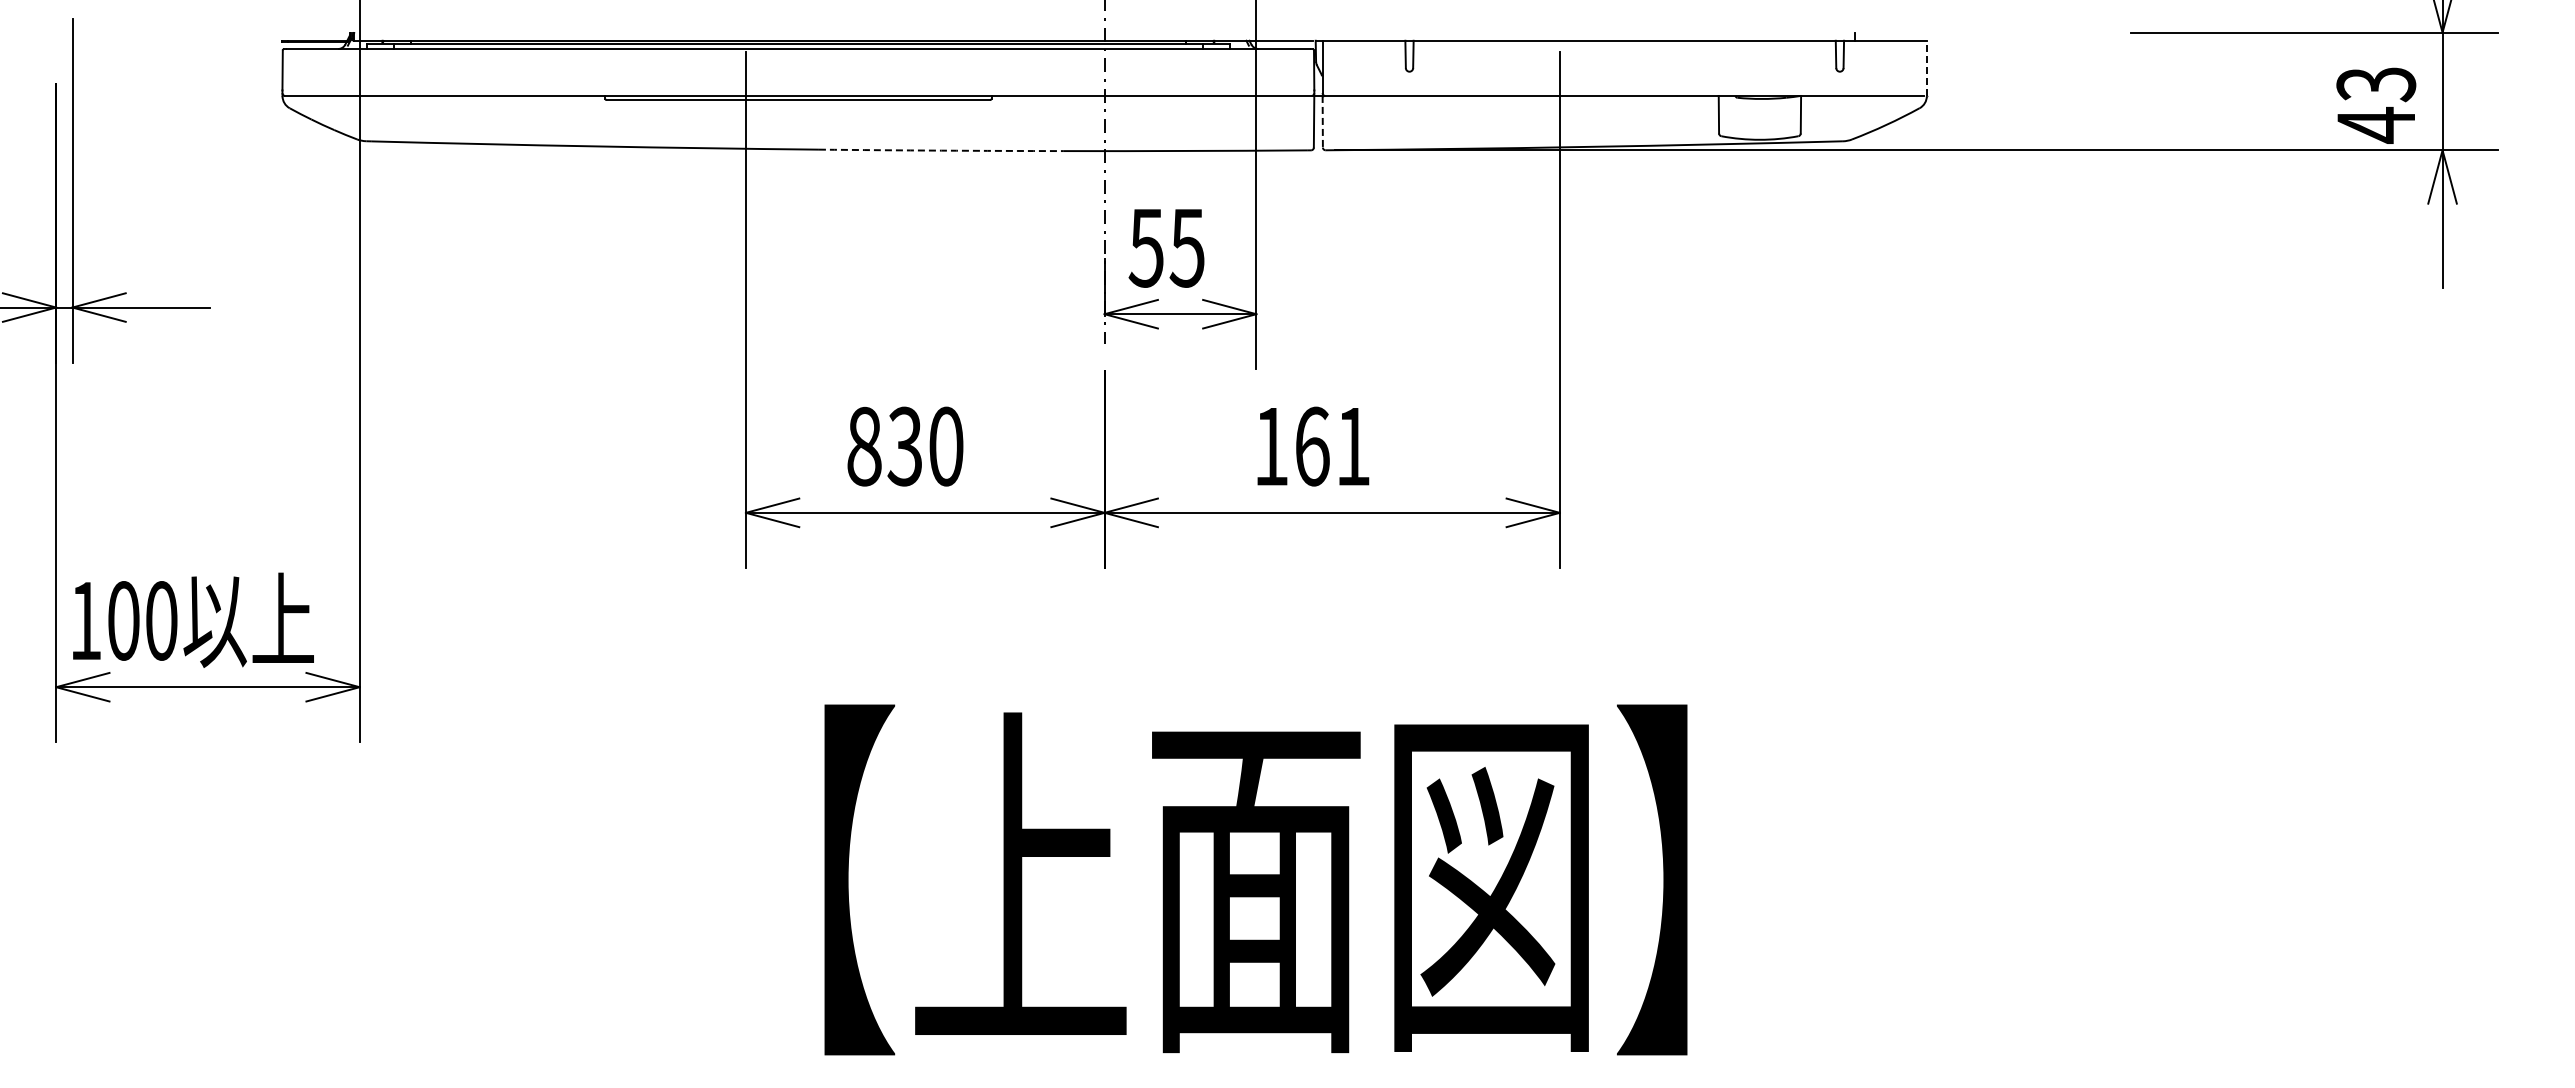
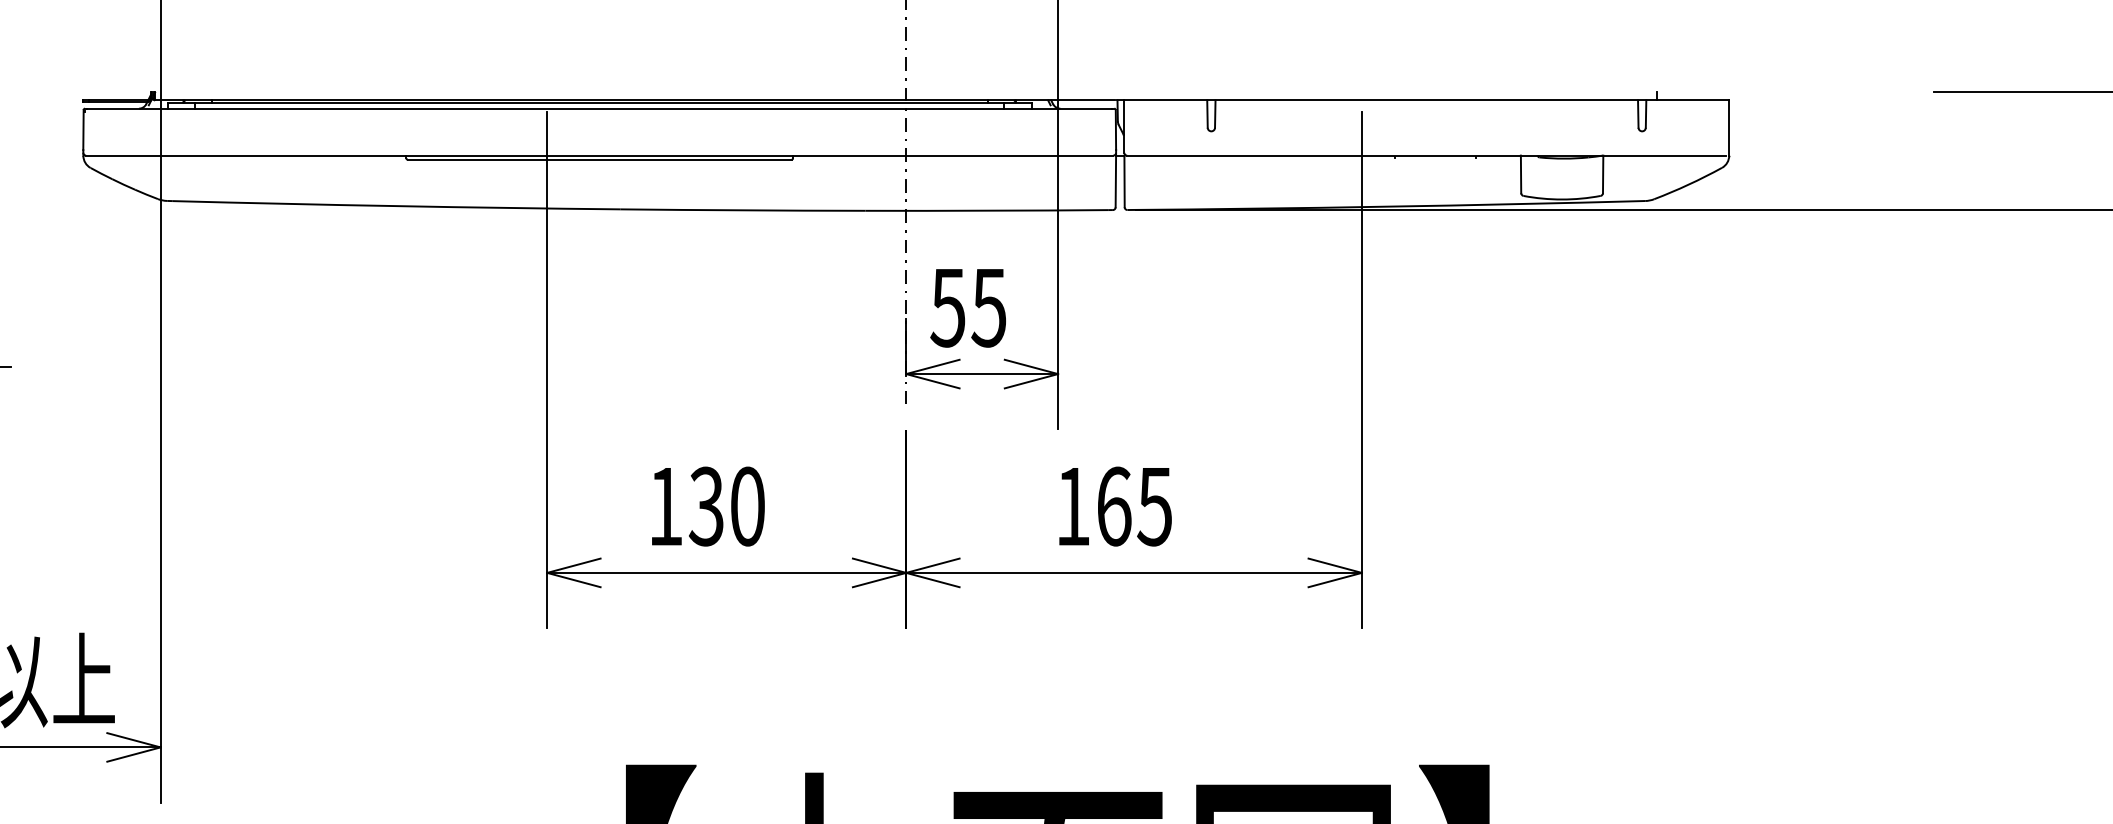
line: (1926, 68) -> (1728, 128), dashed -> solid
line: (1322, 121) -> (1124, 181), dashed -> solid
arc: (941, 150) -> (742, 210), dashed -> solid
text: (864, 446) -> (665, 506), 830 -> 130
text: (1352, 447) -> (1154, 507), 161 -> 165

